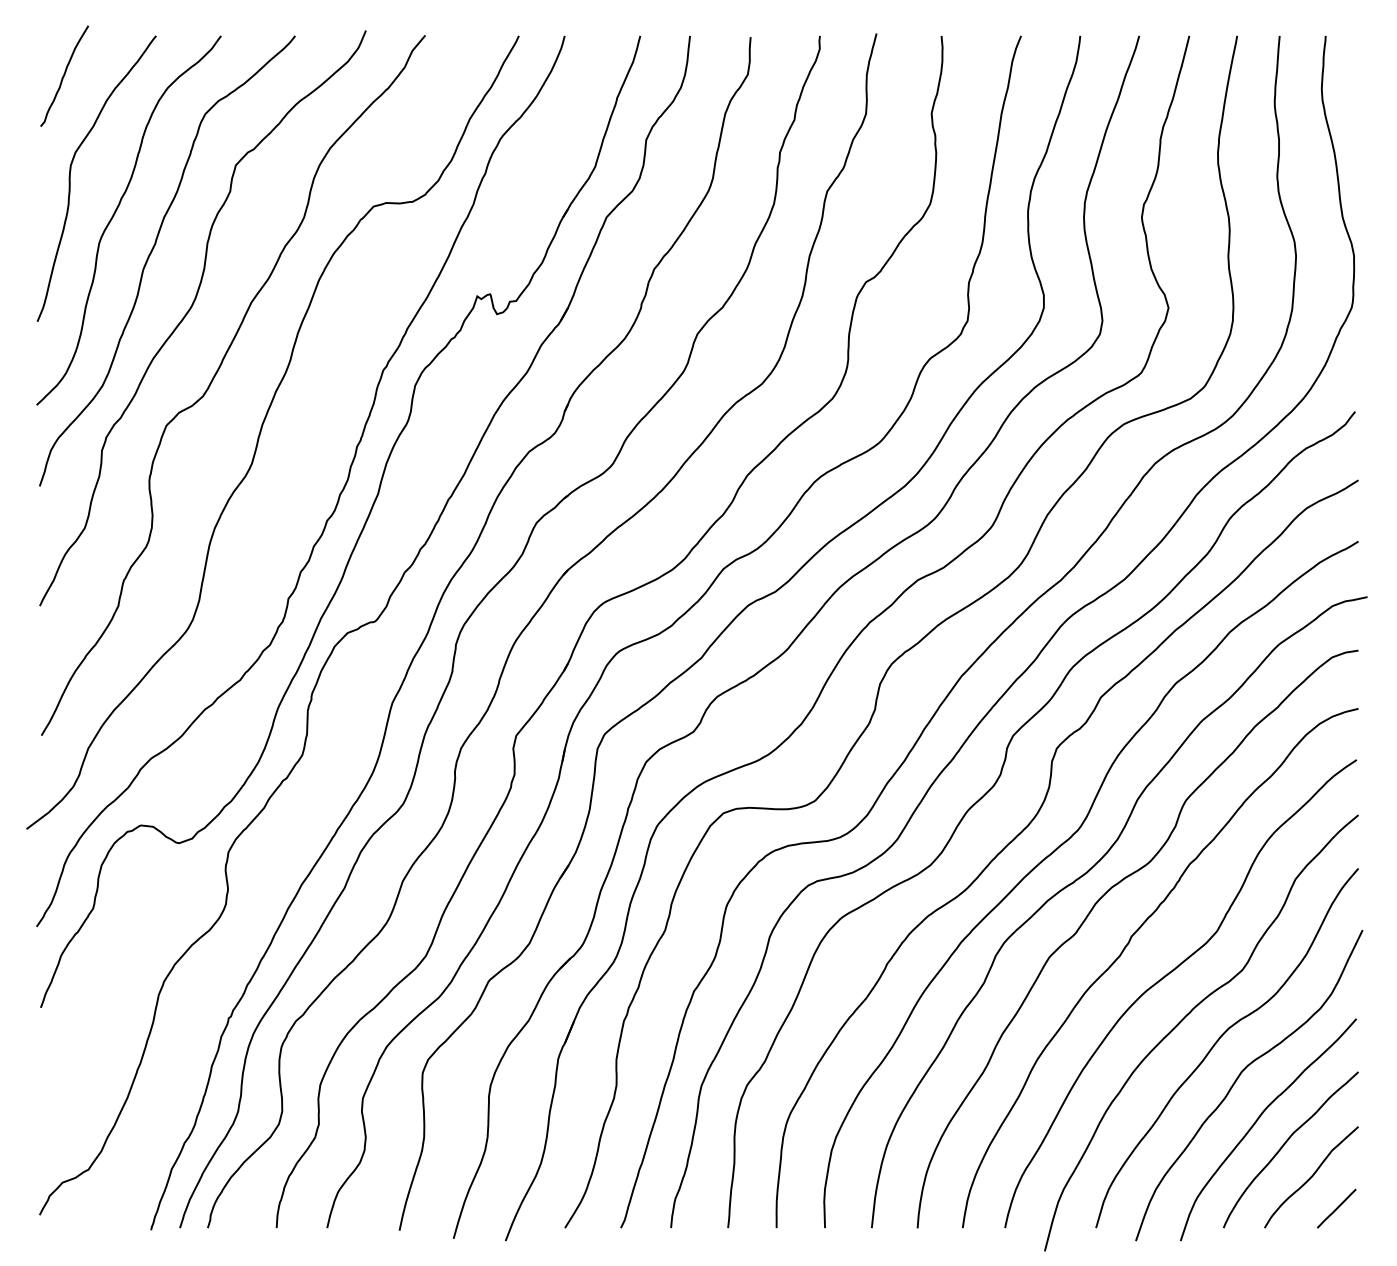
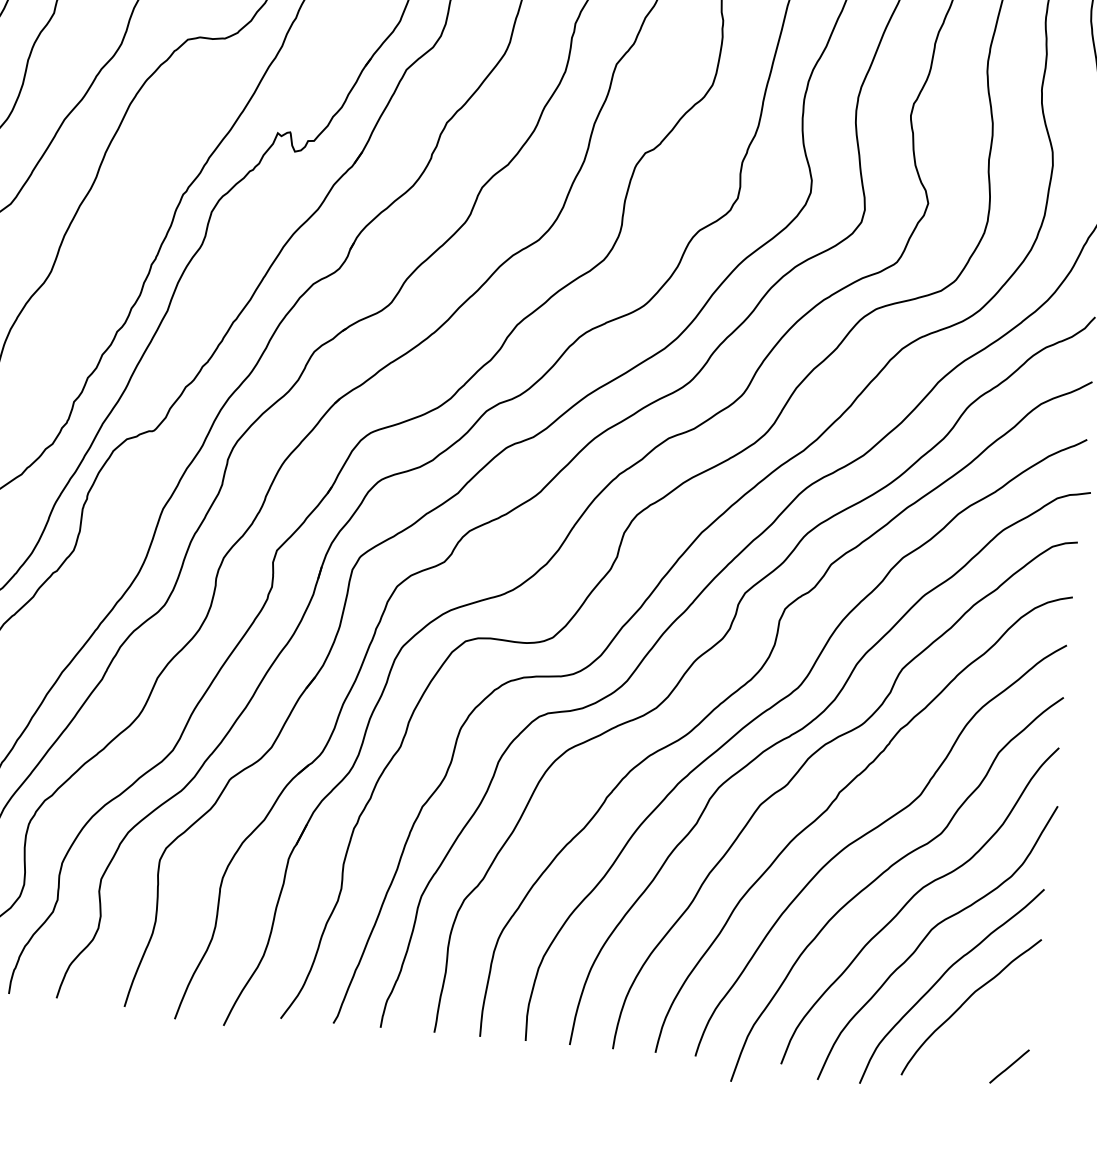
curve: (1311, 1177) -> (988, 1035), removed

